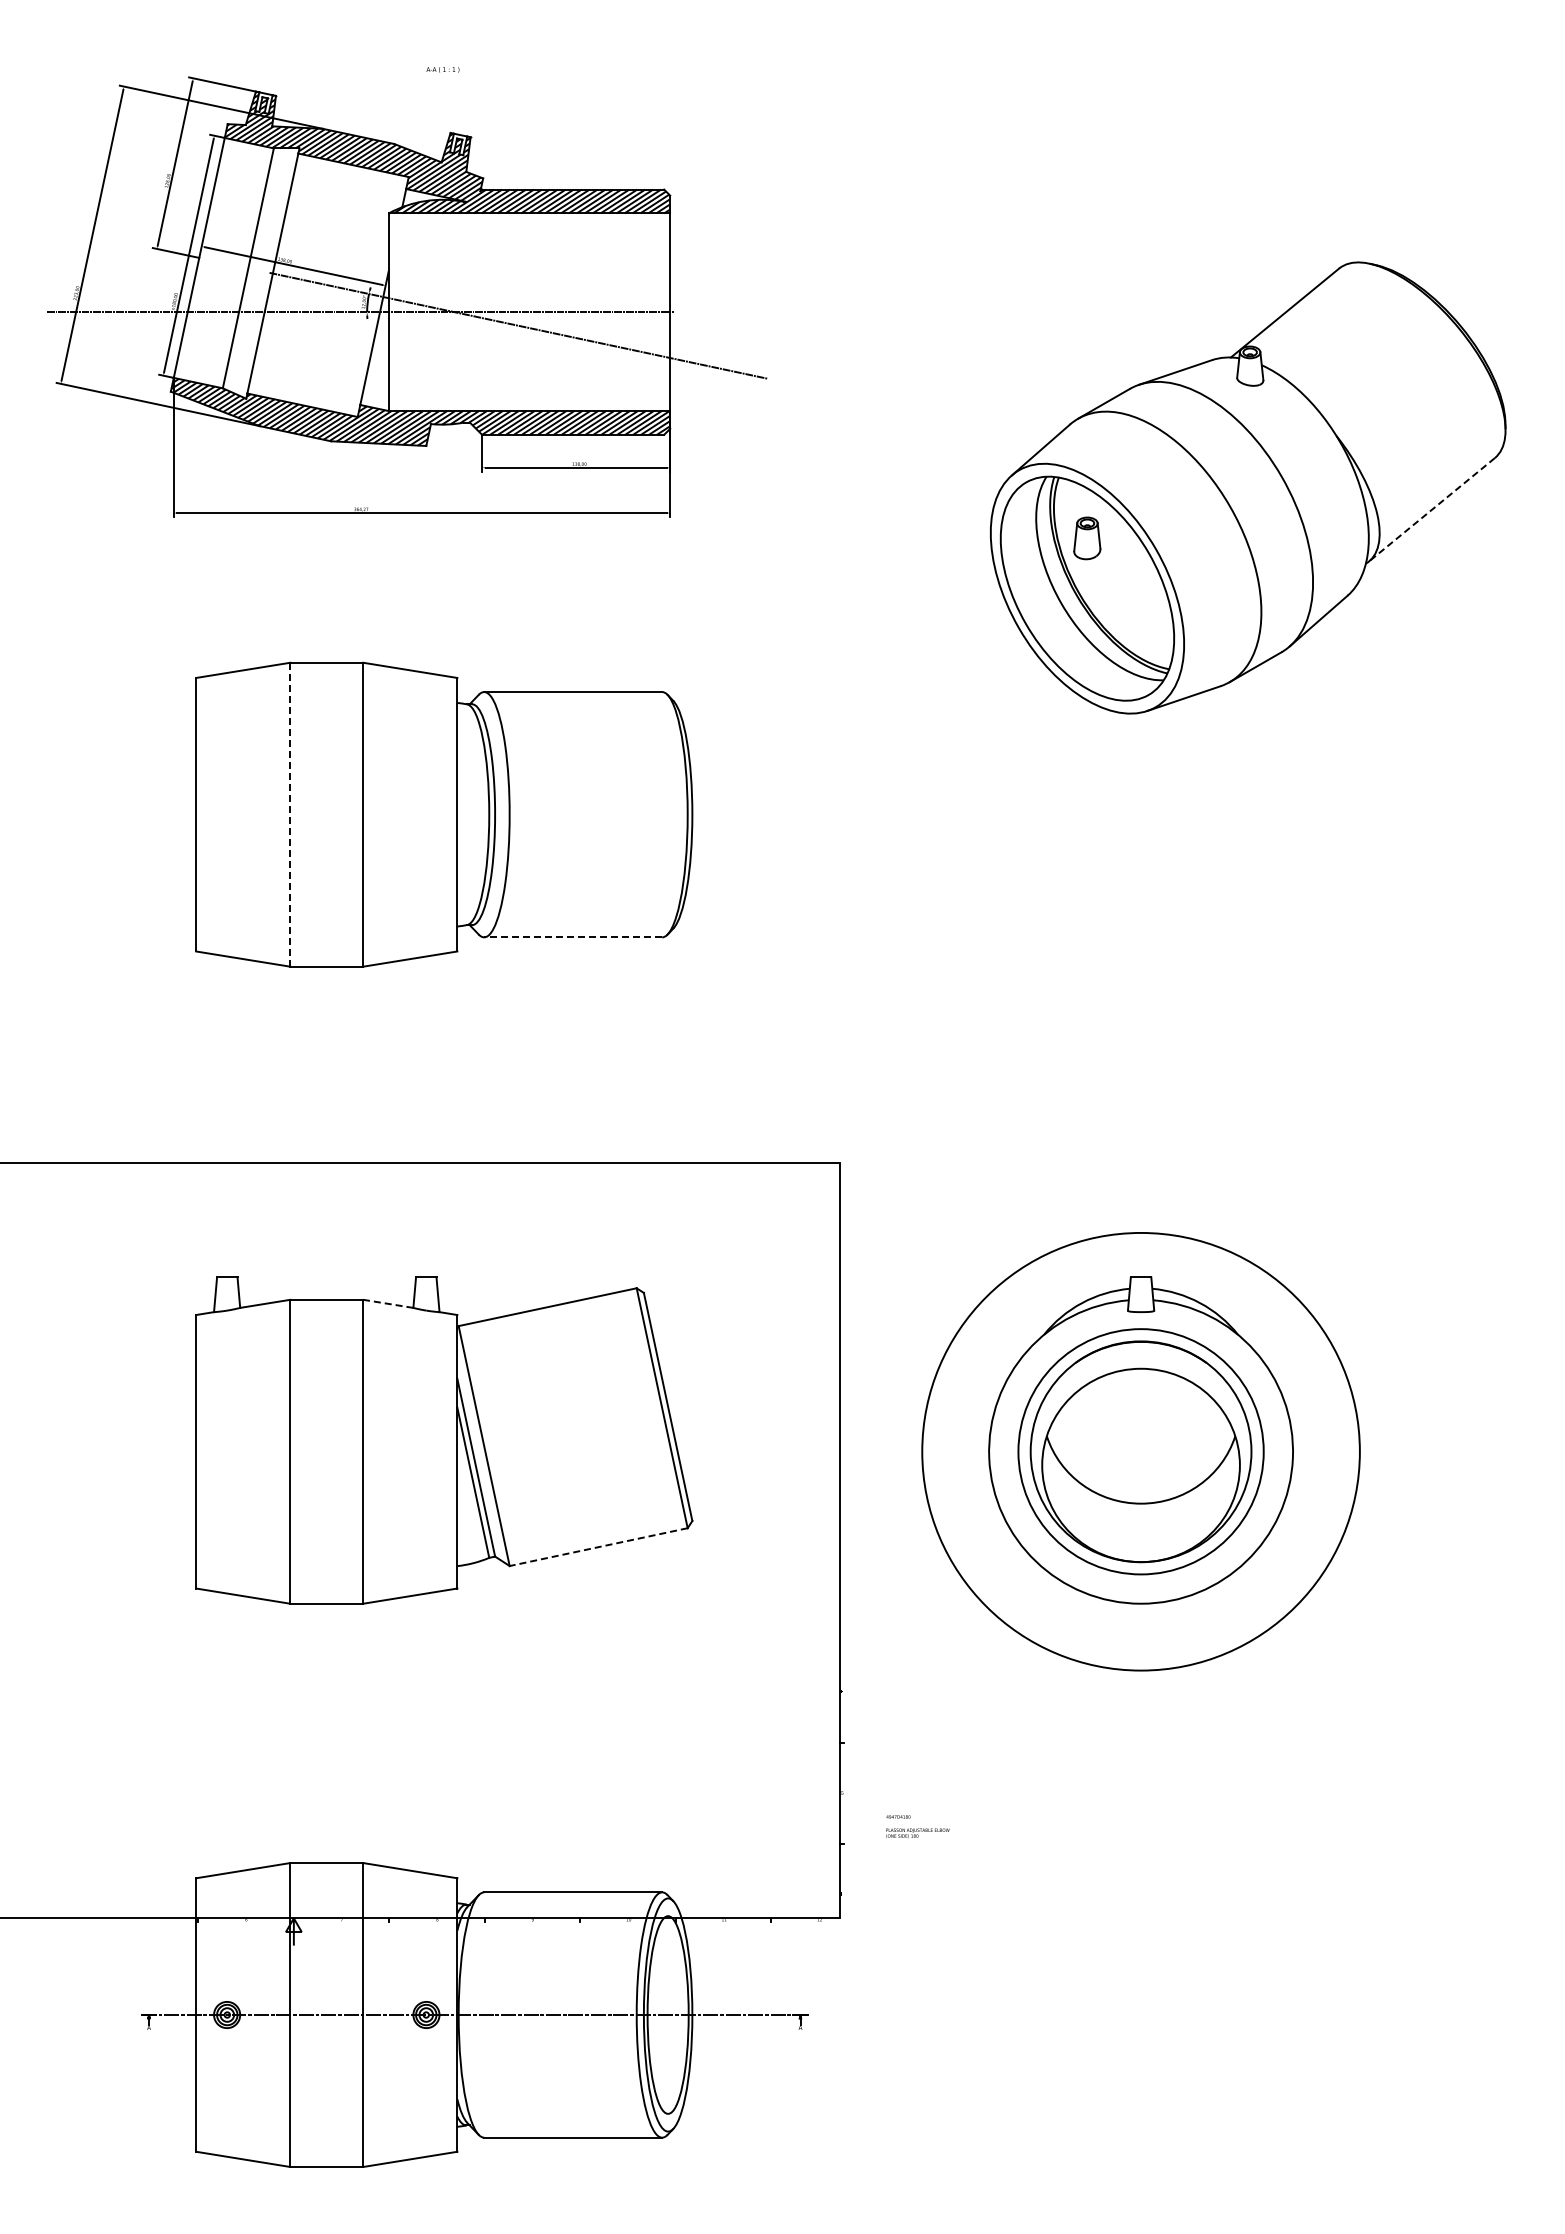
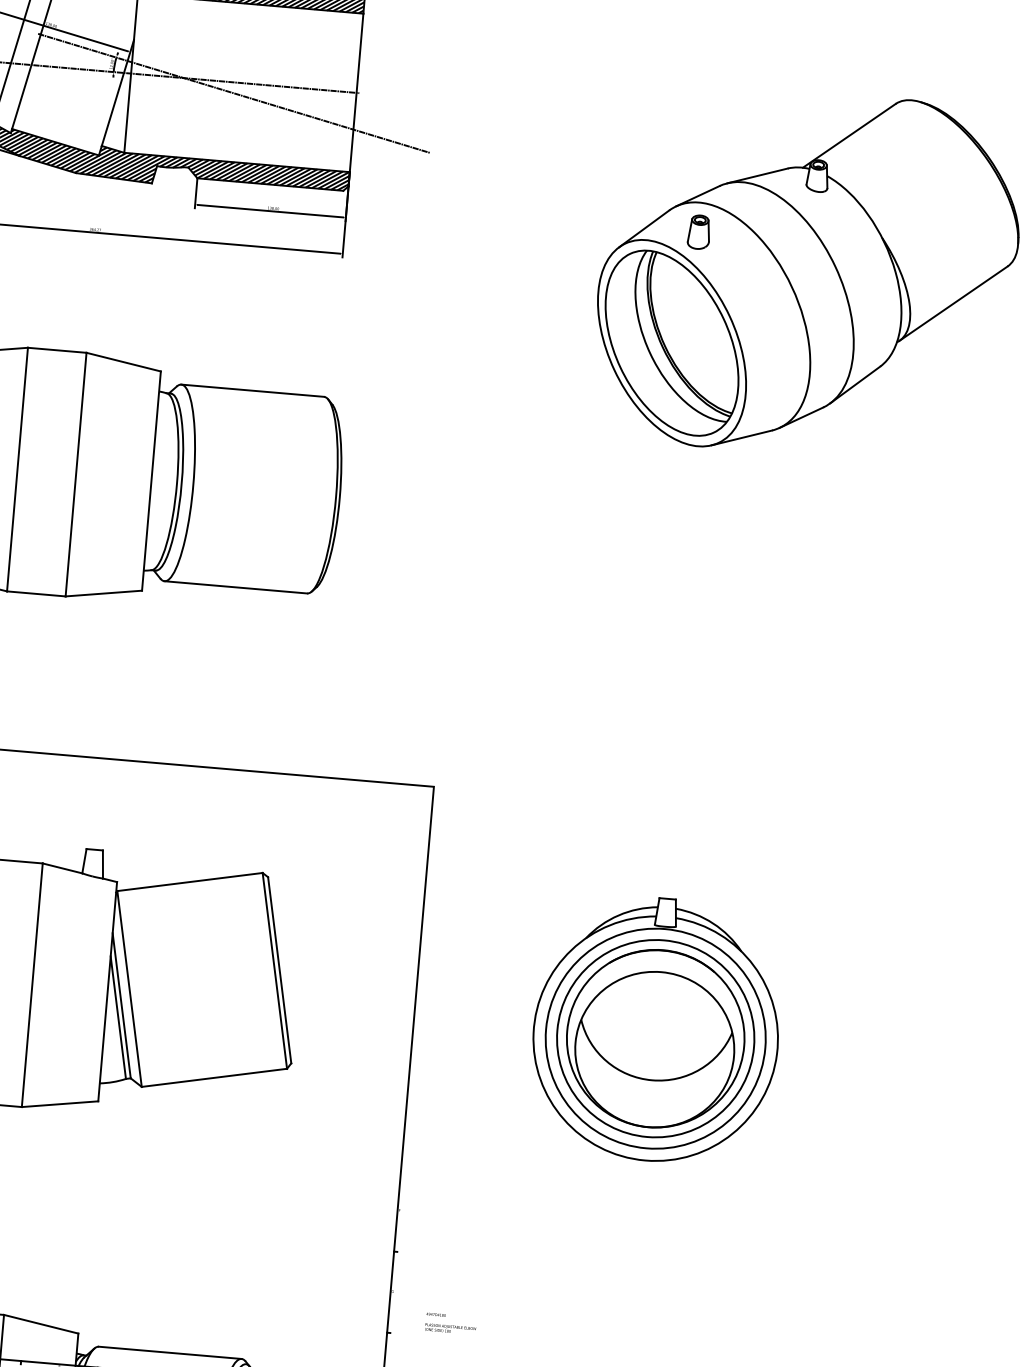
line: (1431, 510) -> (953, 304), dashed -> solid
part: (1087, 538) -> (699, 232), moved
line: (290, 814) -> (17, 469), dashed -> solid
line: (572, 937) -> (235, 587), dashed -> solid
line: (387, 1303) -> (61, 868), dashed -> solid
circle: (1140, 1451) -> (655, 1038), size x0.62
line: (598, 1547) -> (214, 1078), dashed -> solid

